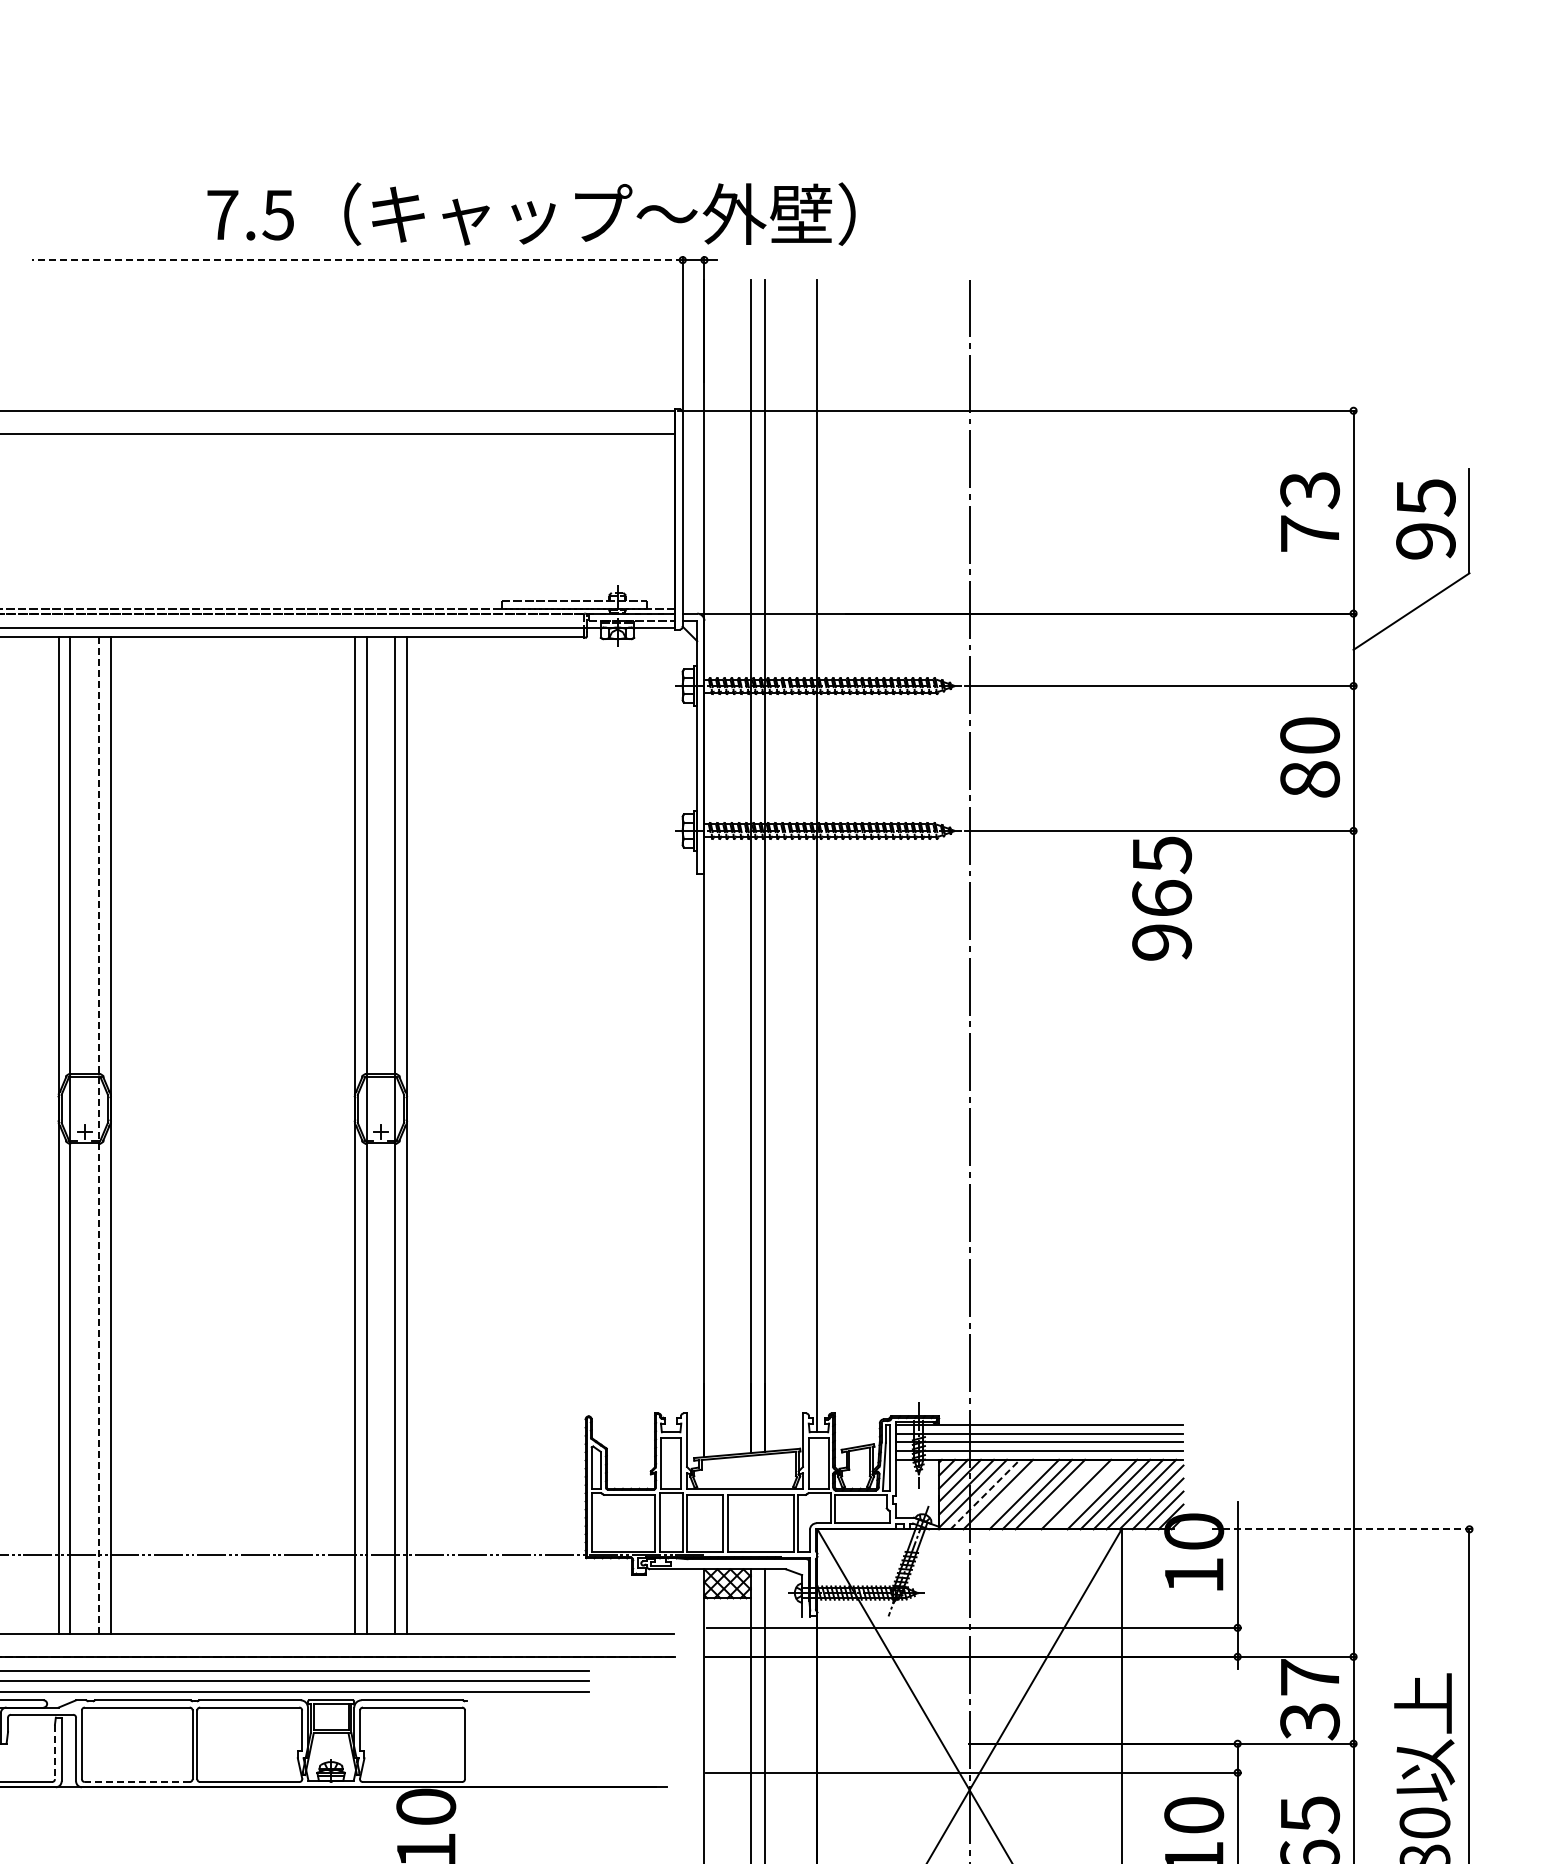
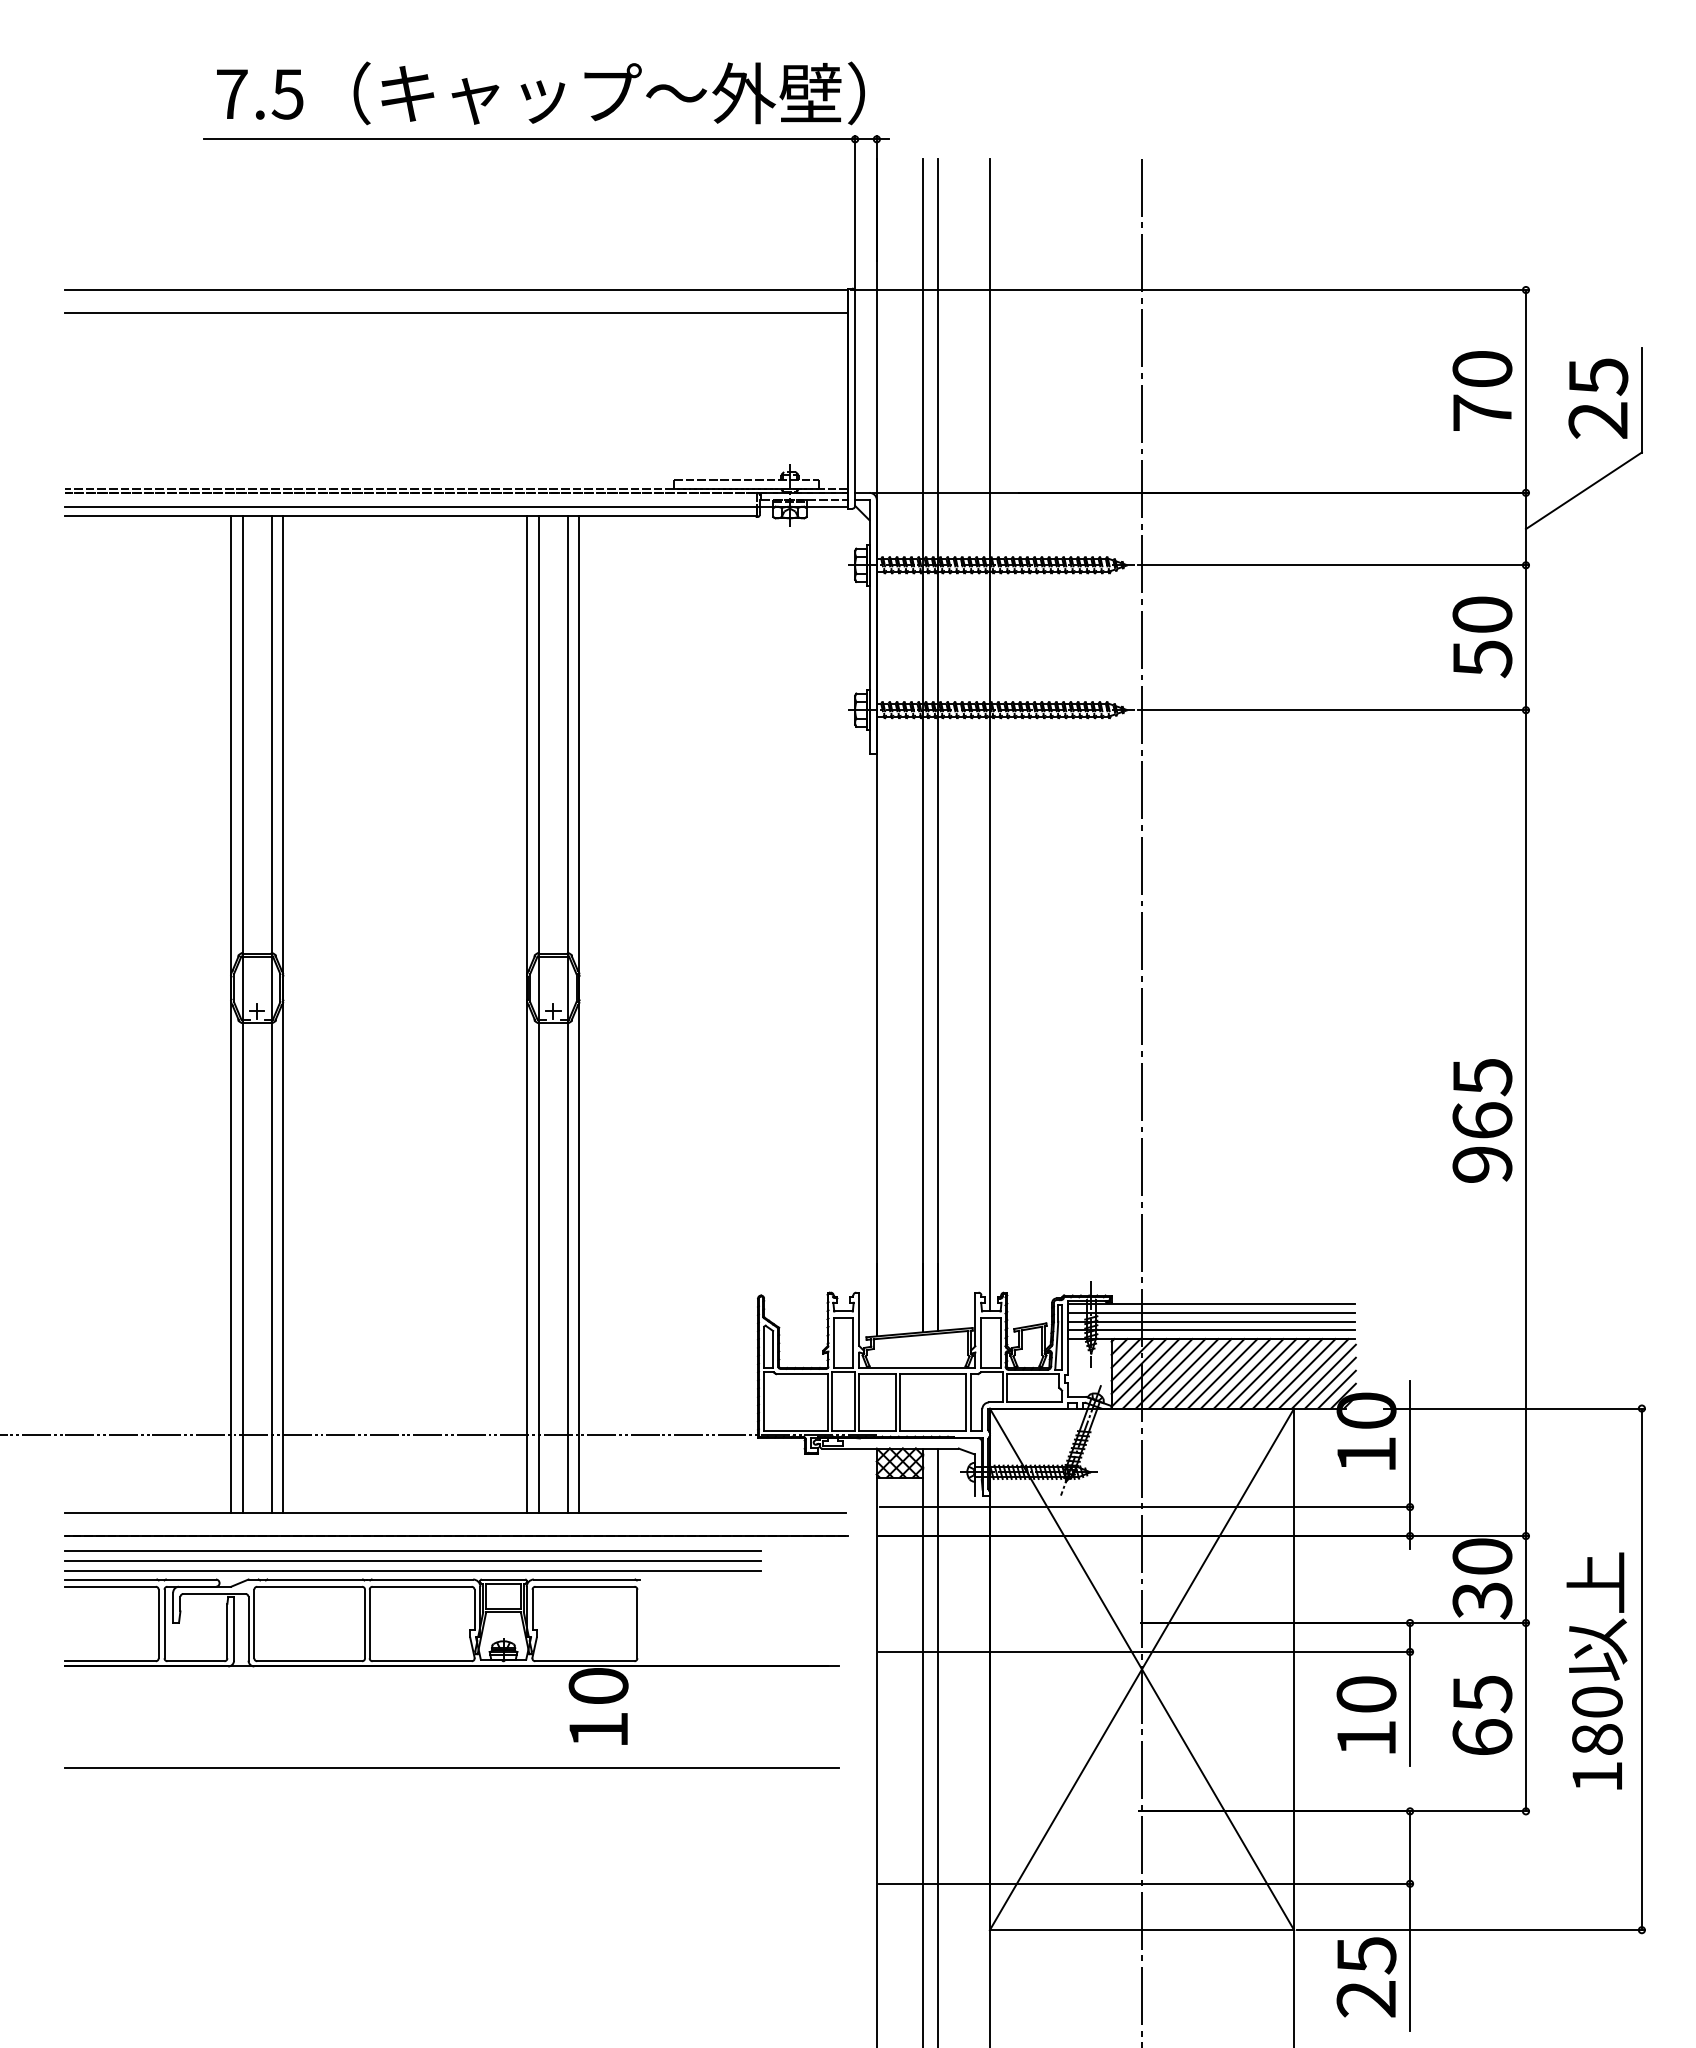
text: (531, 214) -> (540, 93), moved
line: (357, 260) -> (529, 139), dashed -> solid
text: (1310, 490) -> (1482, 369), 73 -> 70
text: (1426, 541) -> (1598, 420), 95 -> 25
text: (1310, 780) -> (1482, 659), 80 -> 50
text: (1162, 898) -> (1482, 1120), moved
line: (99, 1135) -> (271, 1014), dashed -> solid
line: (986, 1494) -> (1158, 1373), dashed -> solid
line: (1011, 1494) -> (1183, 1373), added
line: (1063, 1494) -> (1235, 1373), added
line: (1089, 1494) -> (1261, 1373), added
line: (1342, 1529) -> (1514, 1408), dashed -> solid
text: (1310, 1677) -> (1482, 1556), 37 -> 30
line: (55, 1752) -> (227, 1631), dashed -> solid
line: (137, 1782) -> (309, 1661), dashed -> solid

